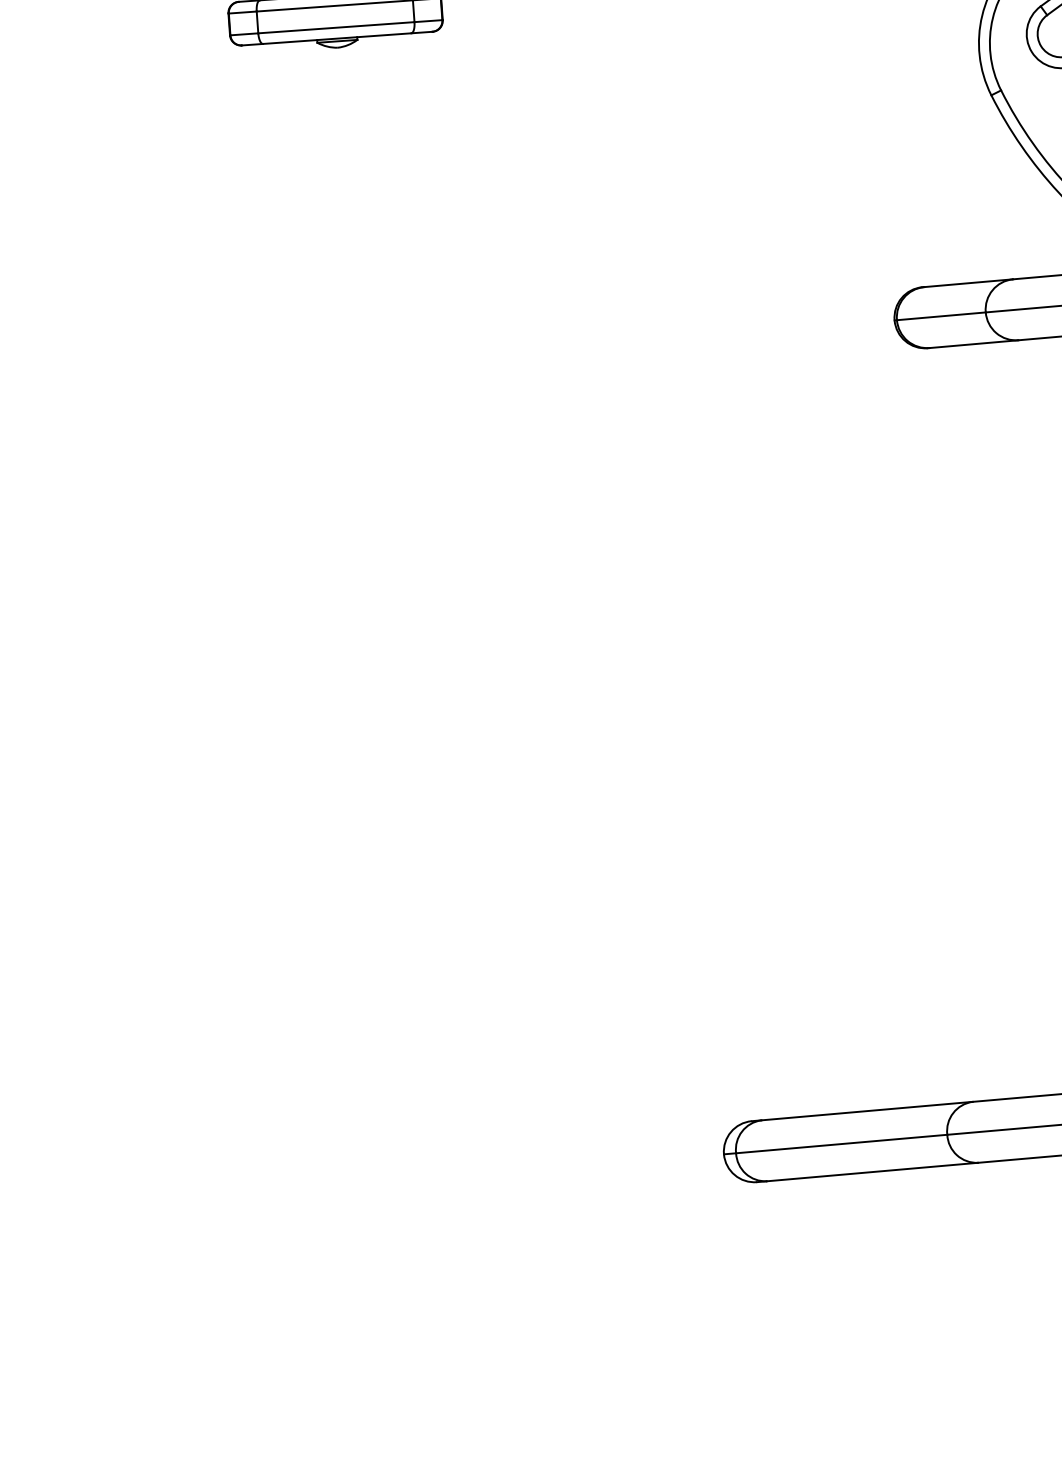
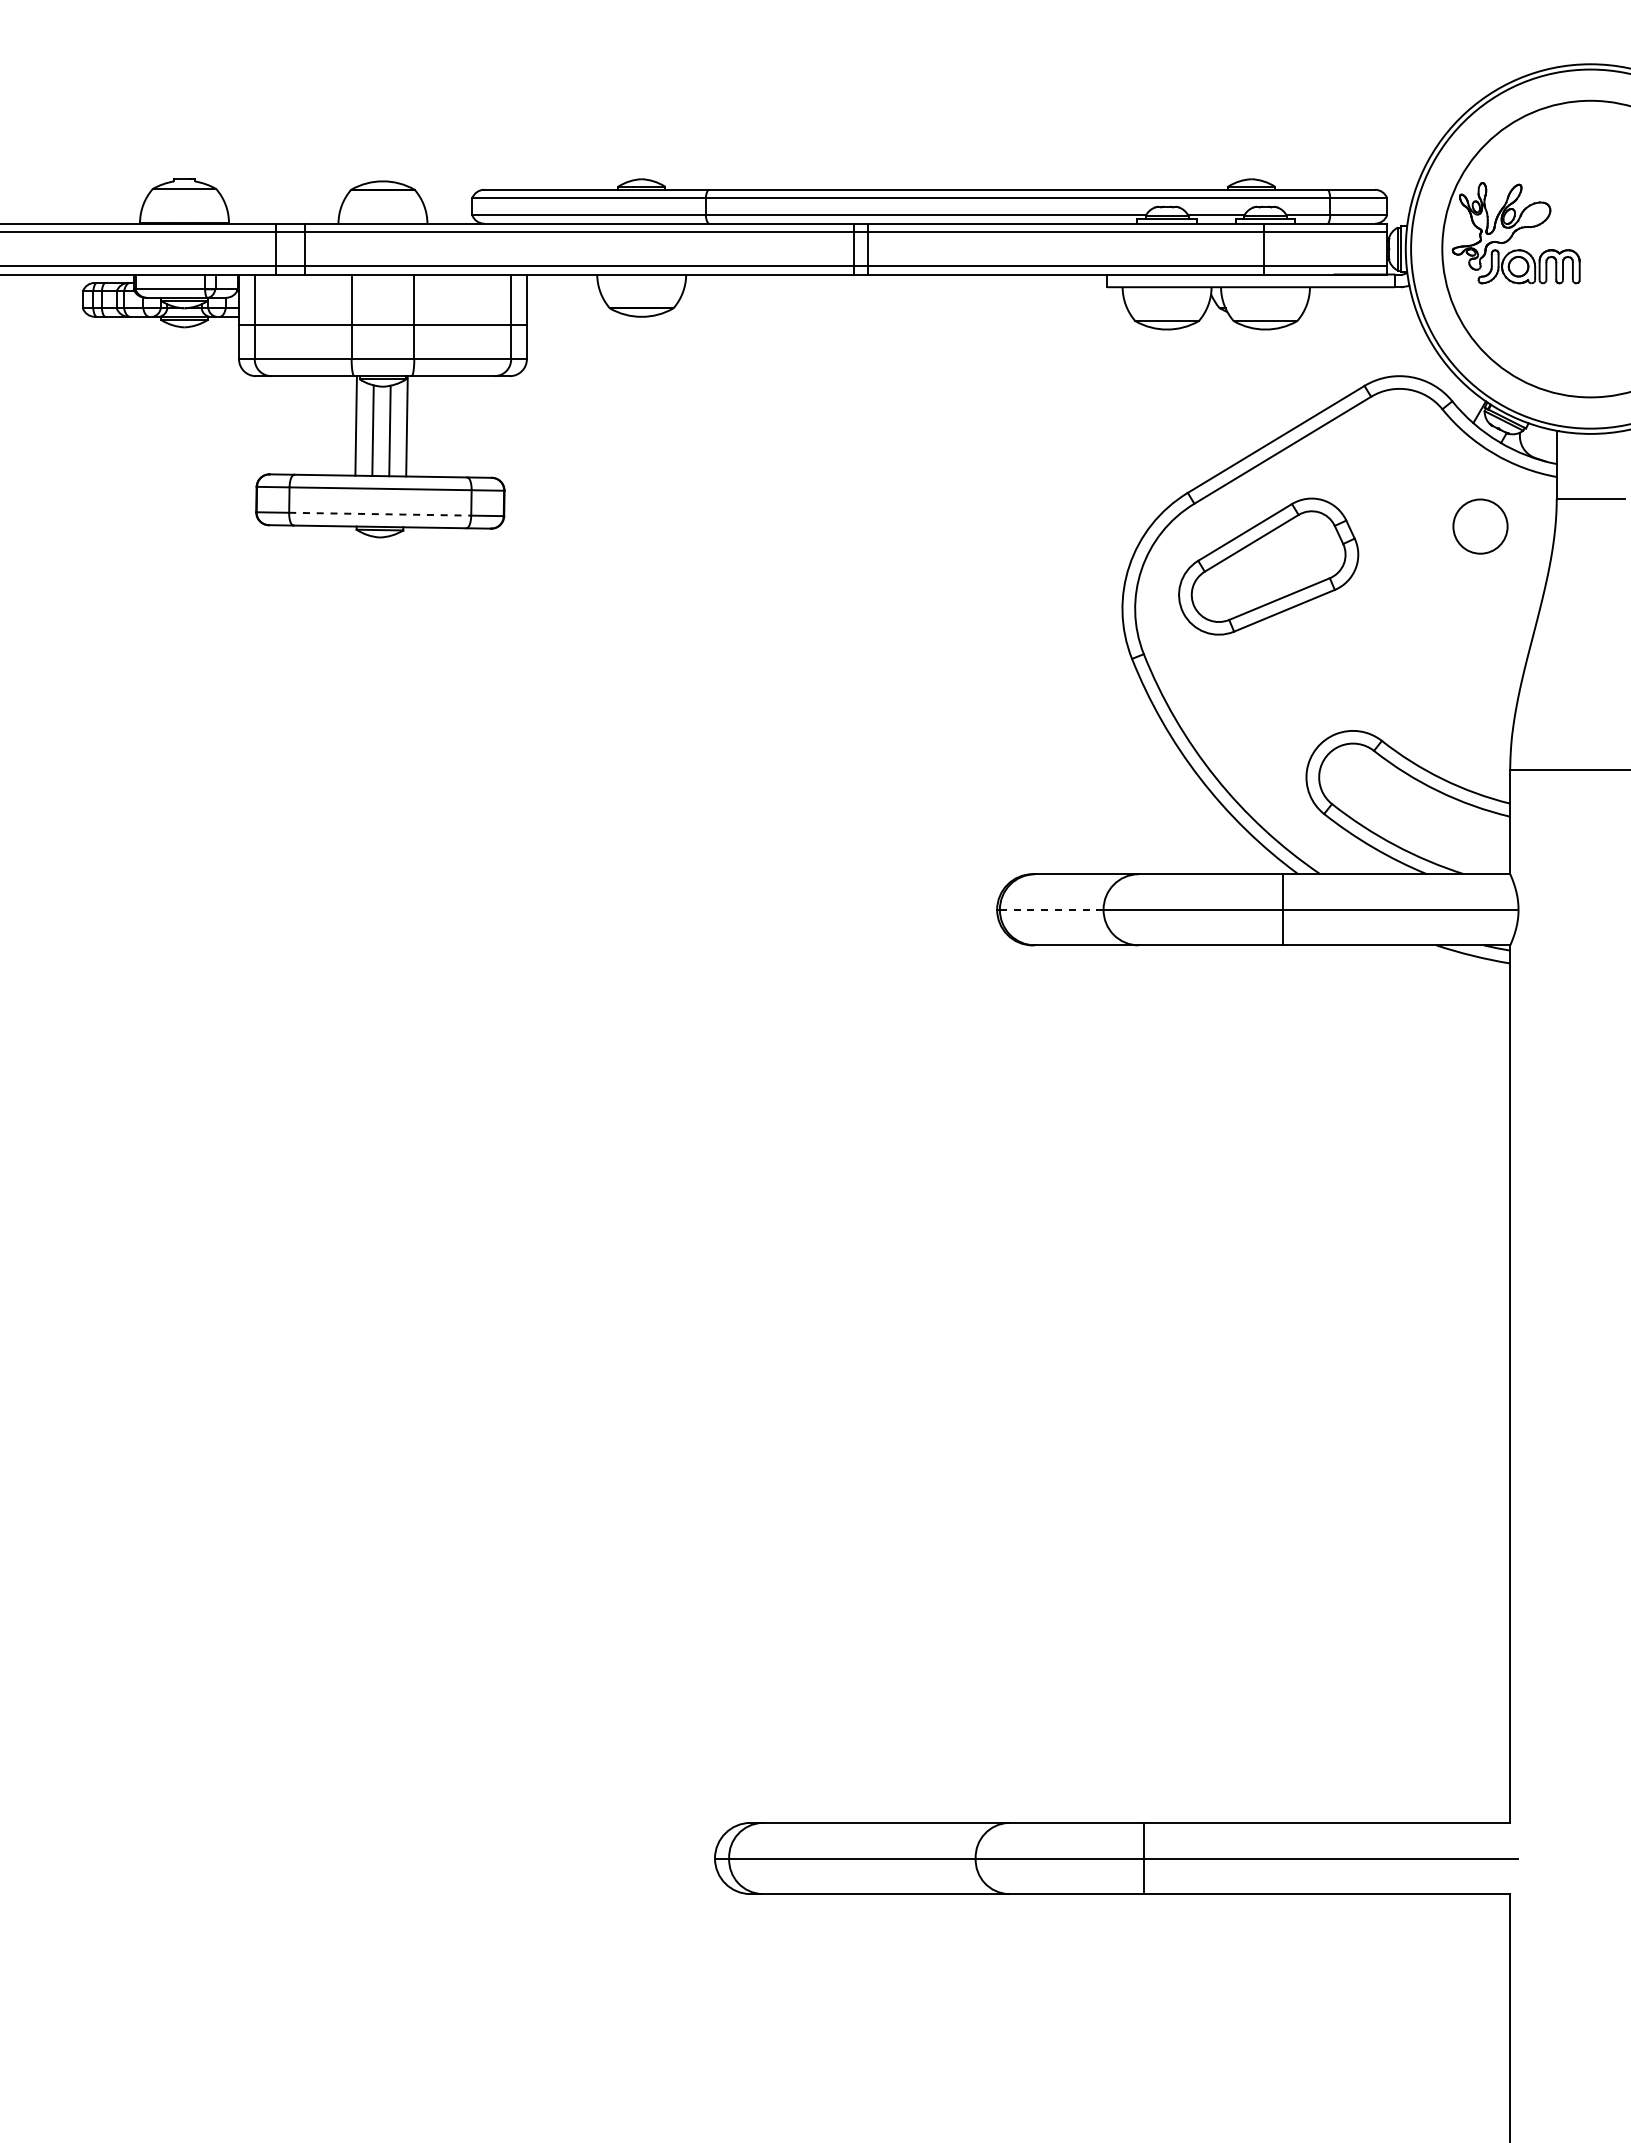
line: (336, 27) -> (380, 514), solid -> dashed
line: (941, 316) -> (1051, 909), solid -> dashed

